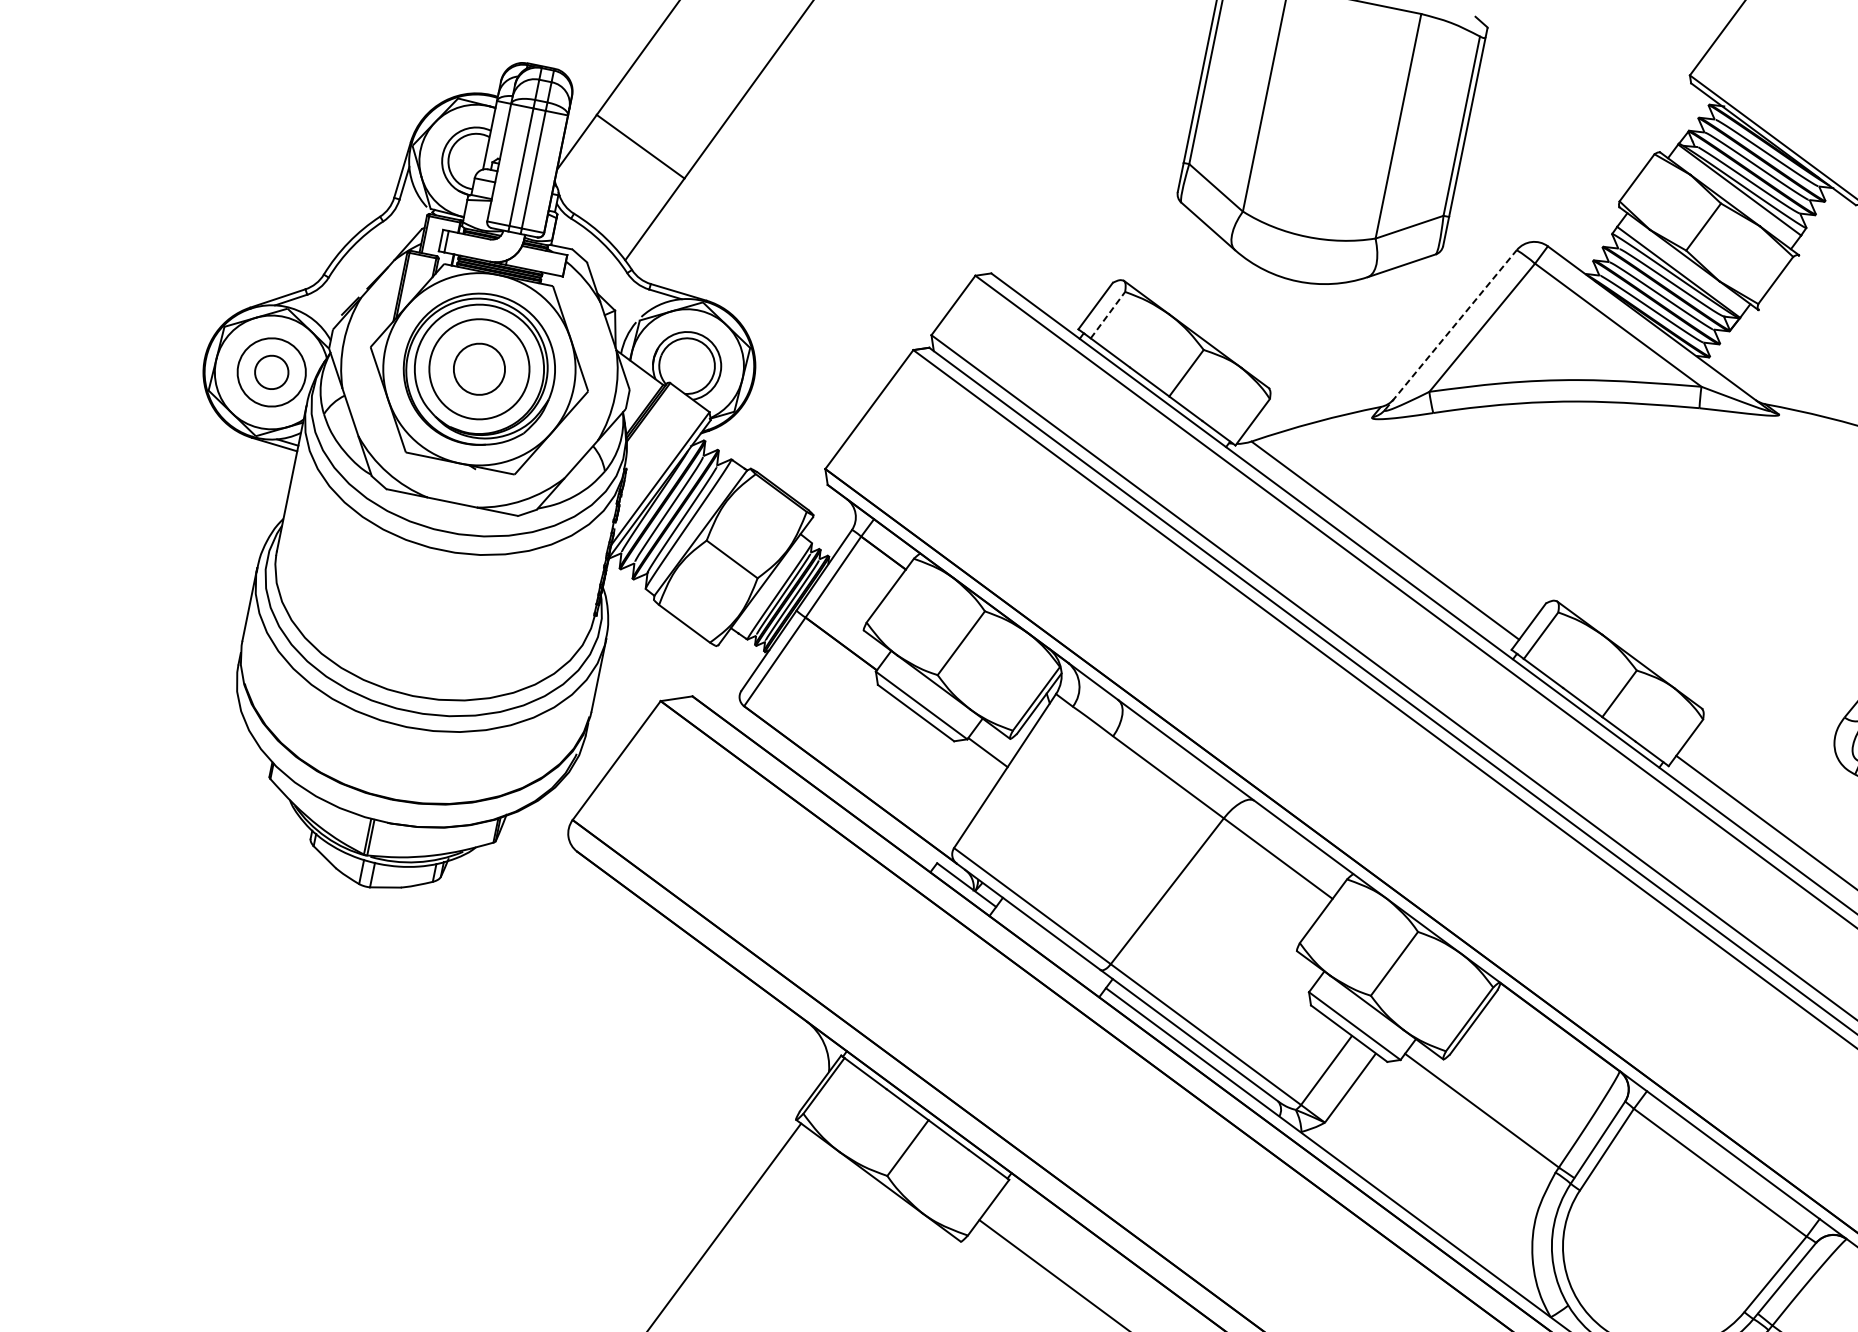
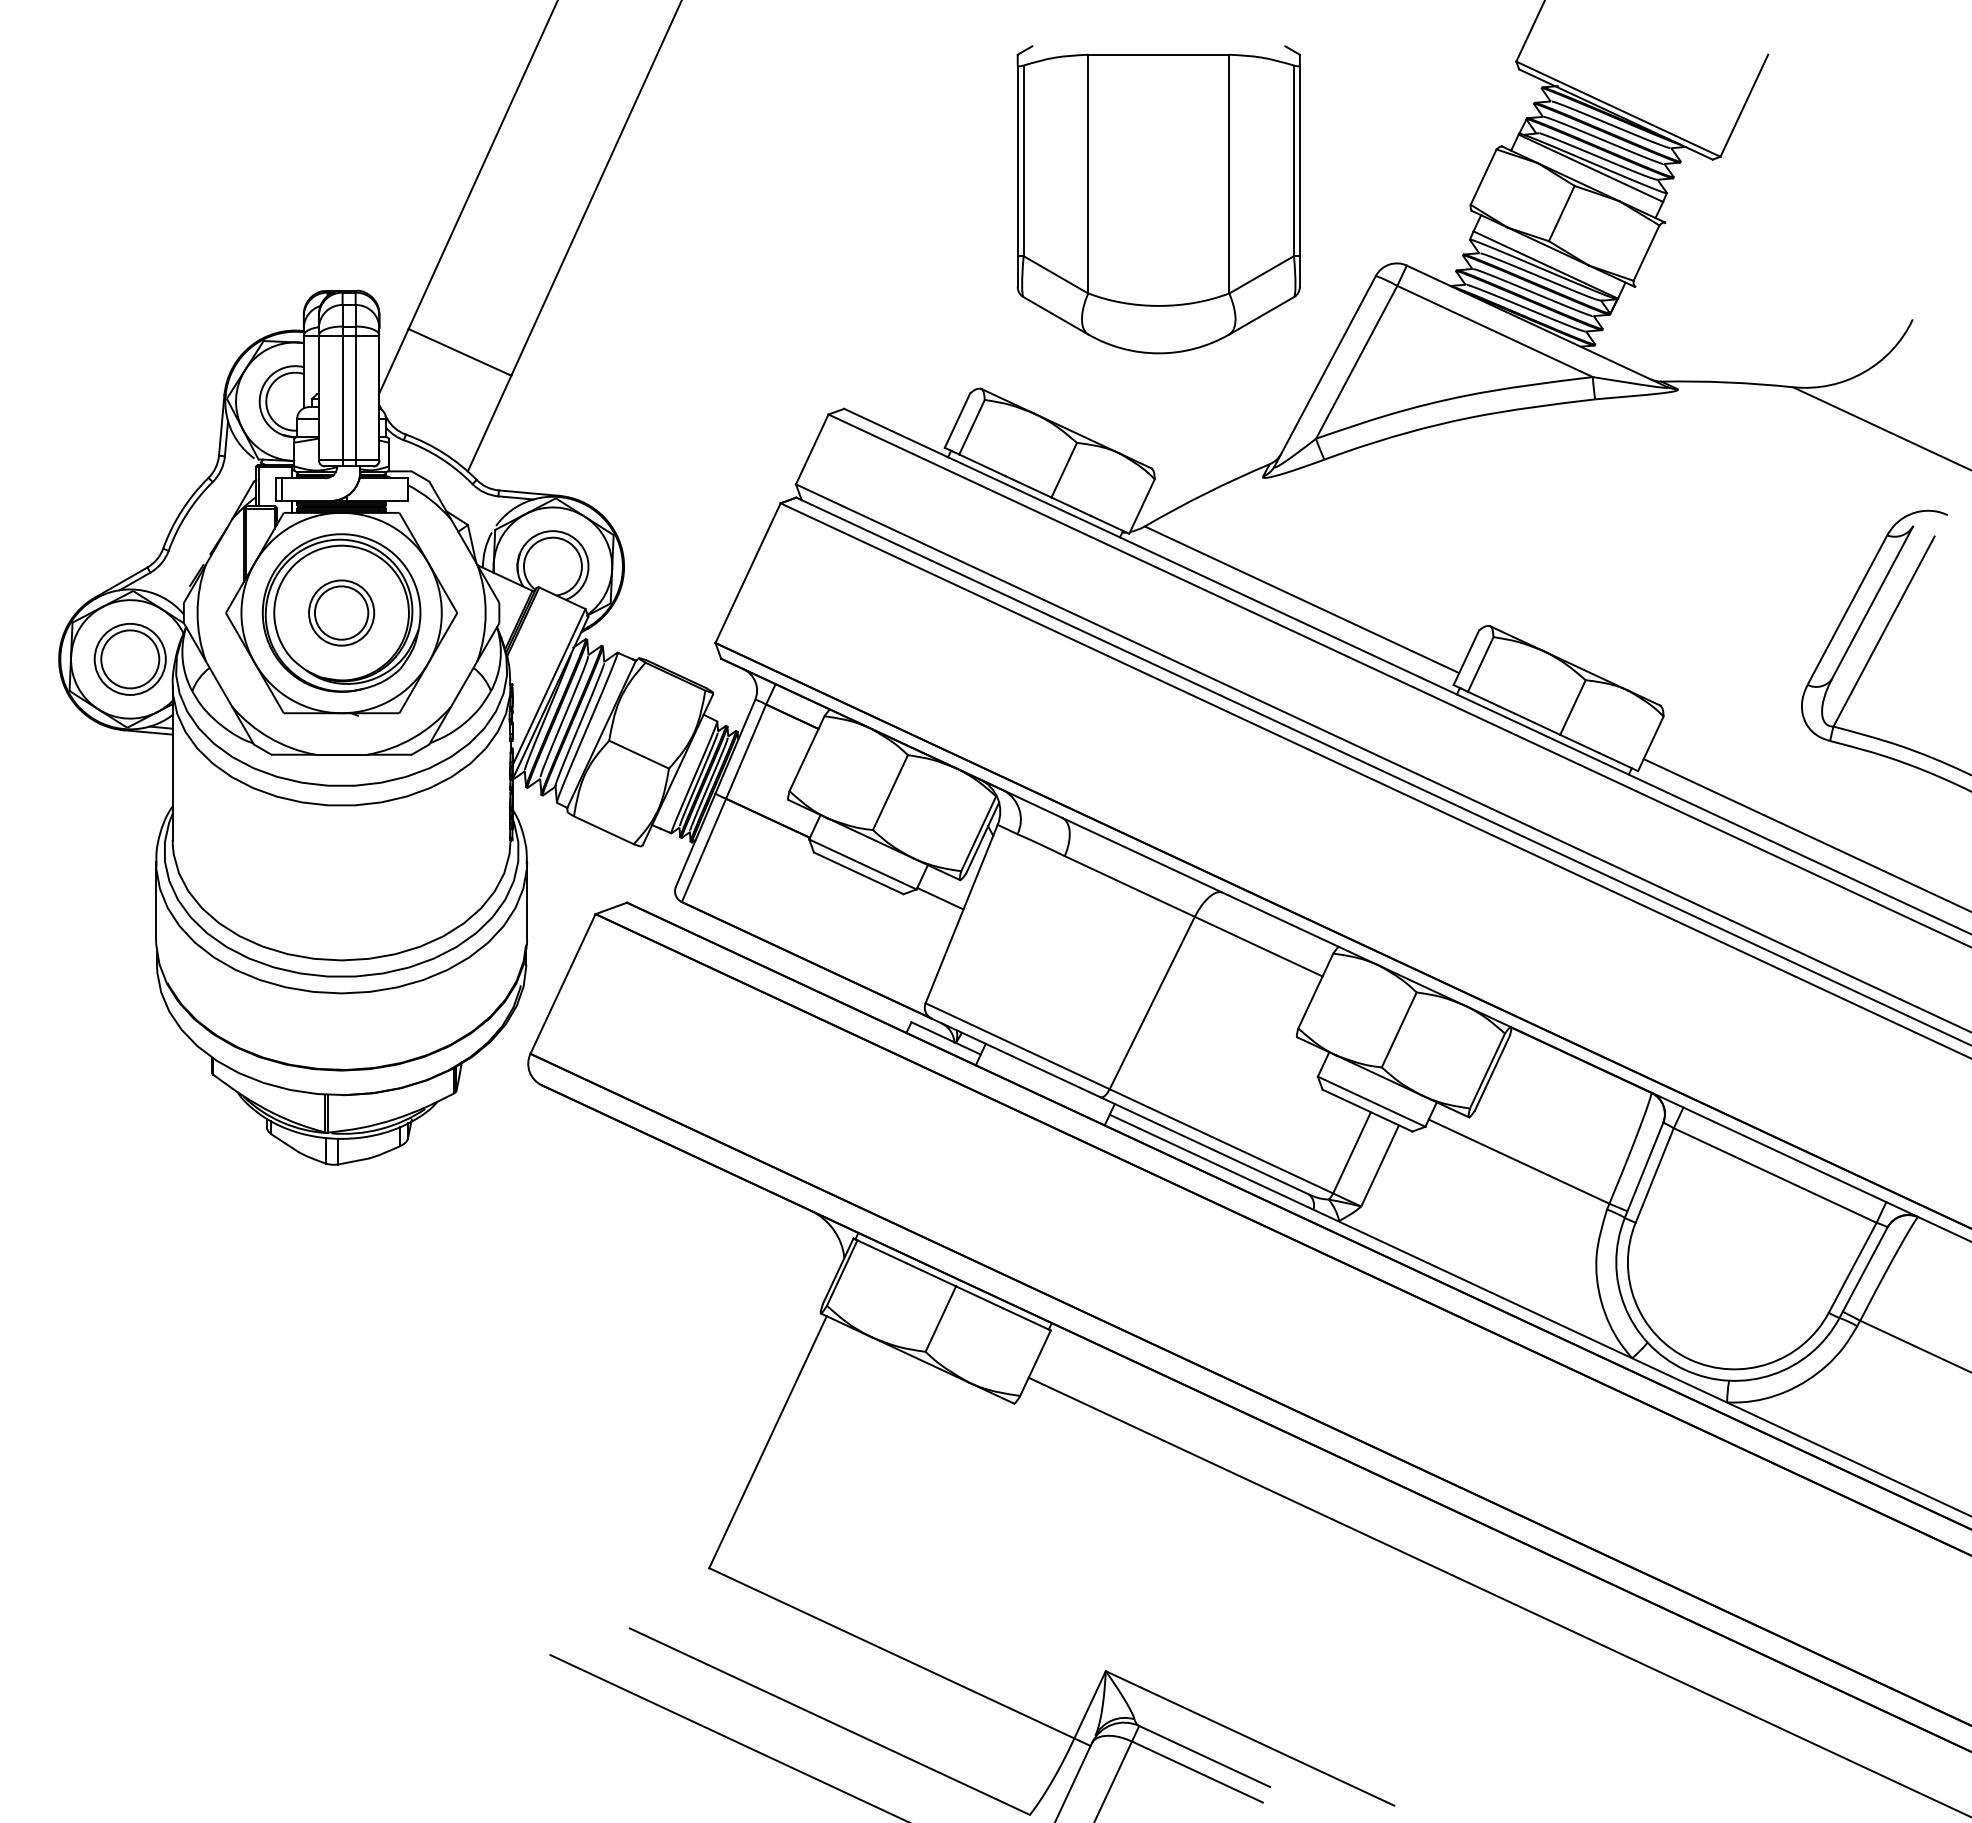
line: (1108, 314) -> (972, 426), dashed -> solid
line: (1451, 330) -> (1325, 371), dashed -> solid
circle: (479, 368) -> (341, 612), size x0.62
circle: (271, 372) -> (130, 659), size x1.67

